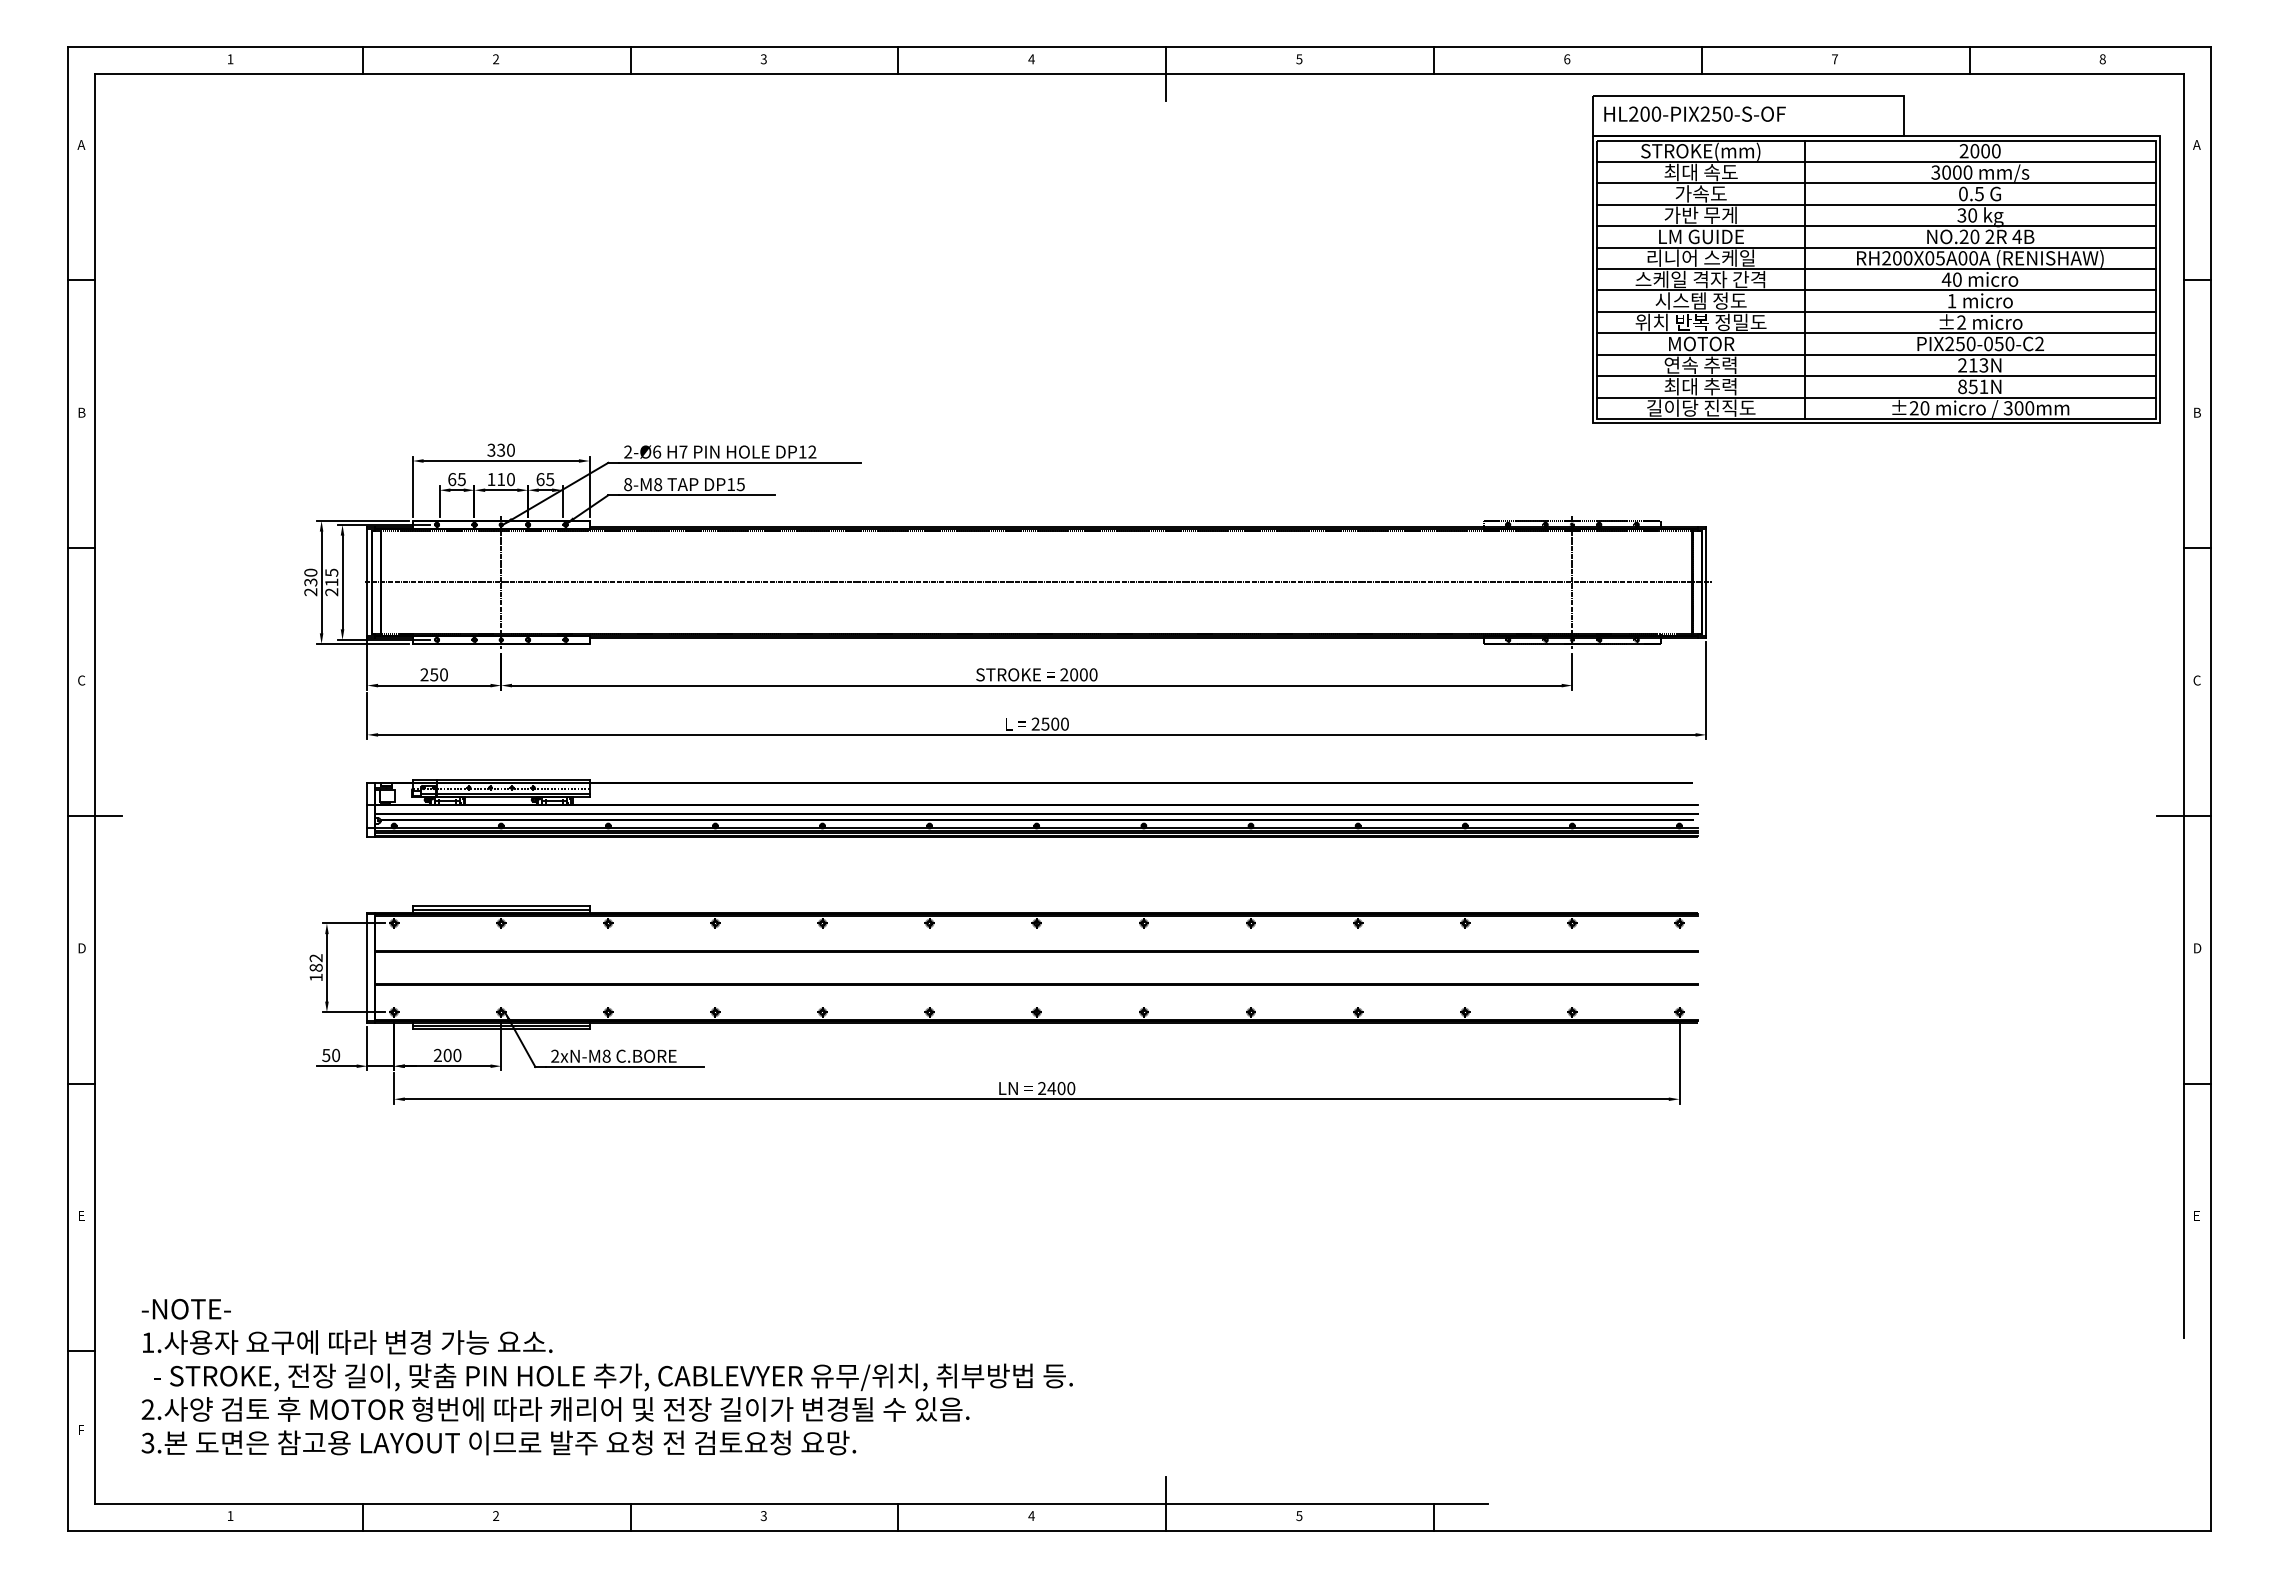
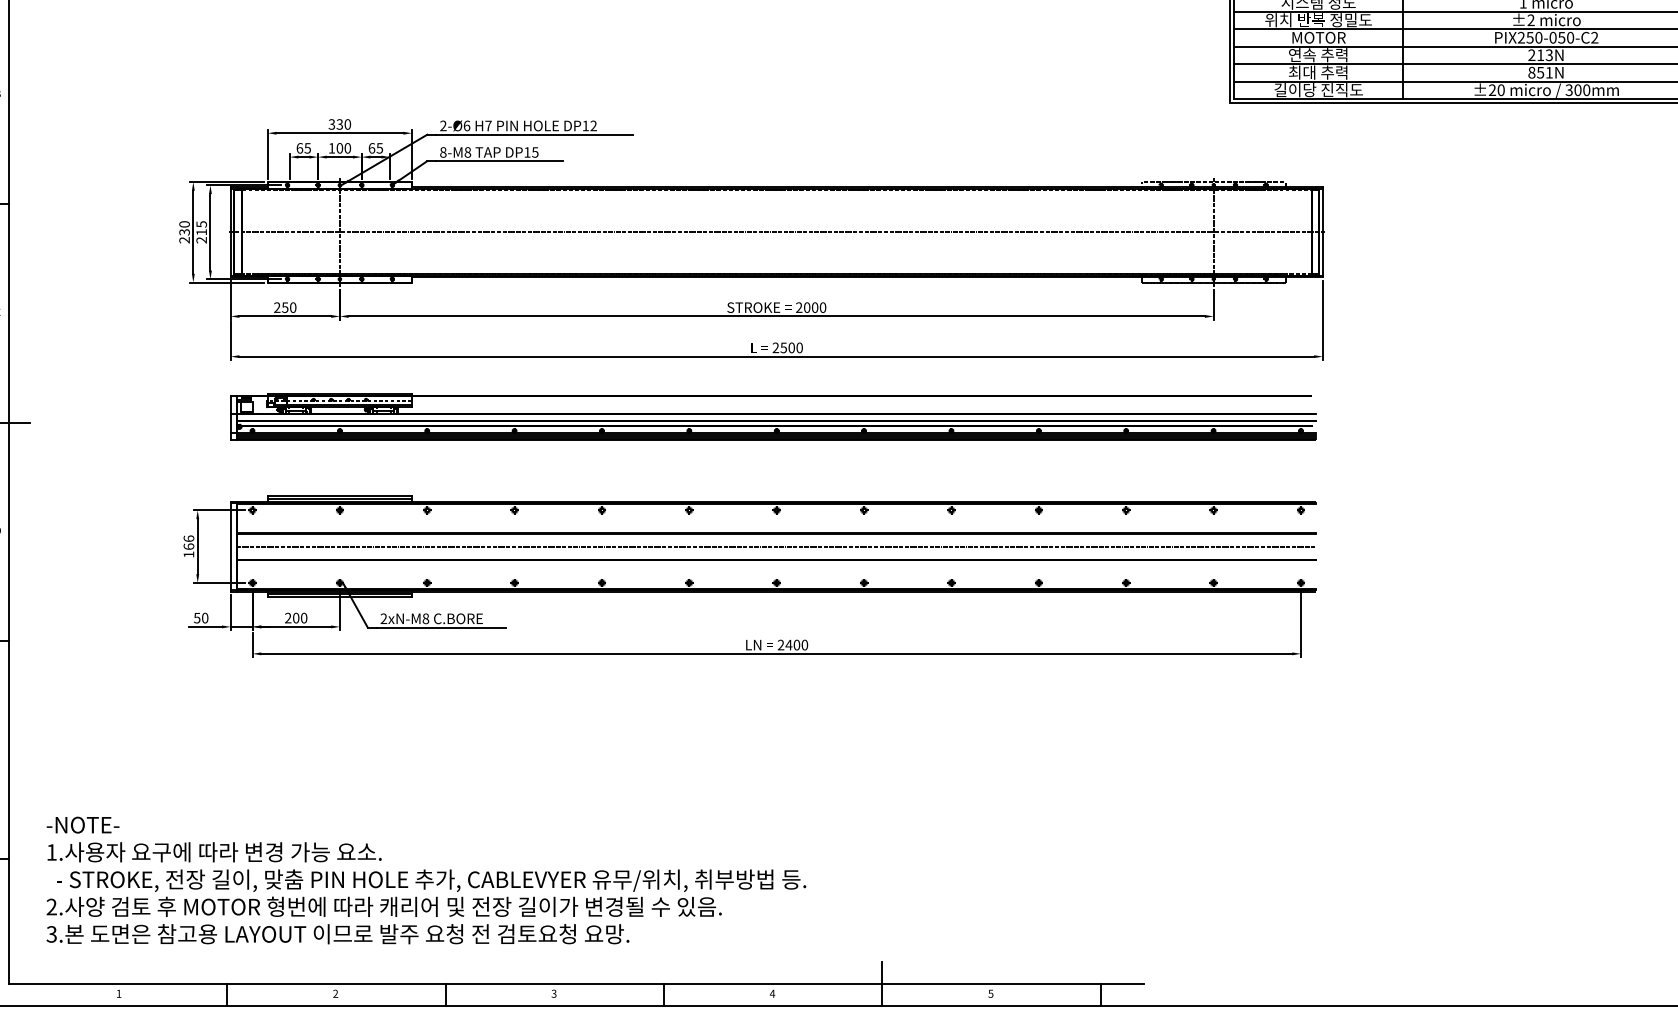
text: (501, 479) -> (340, 148), 110 -> 100
text: (315, 962) -> (188, 542), 182 -> 166
line: (1036, 967) -> (776, 546), added

